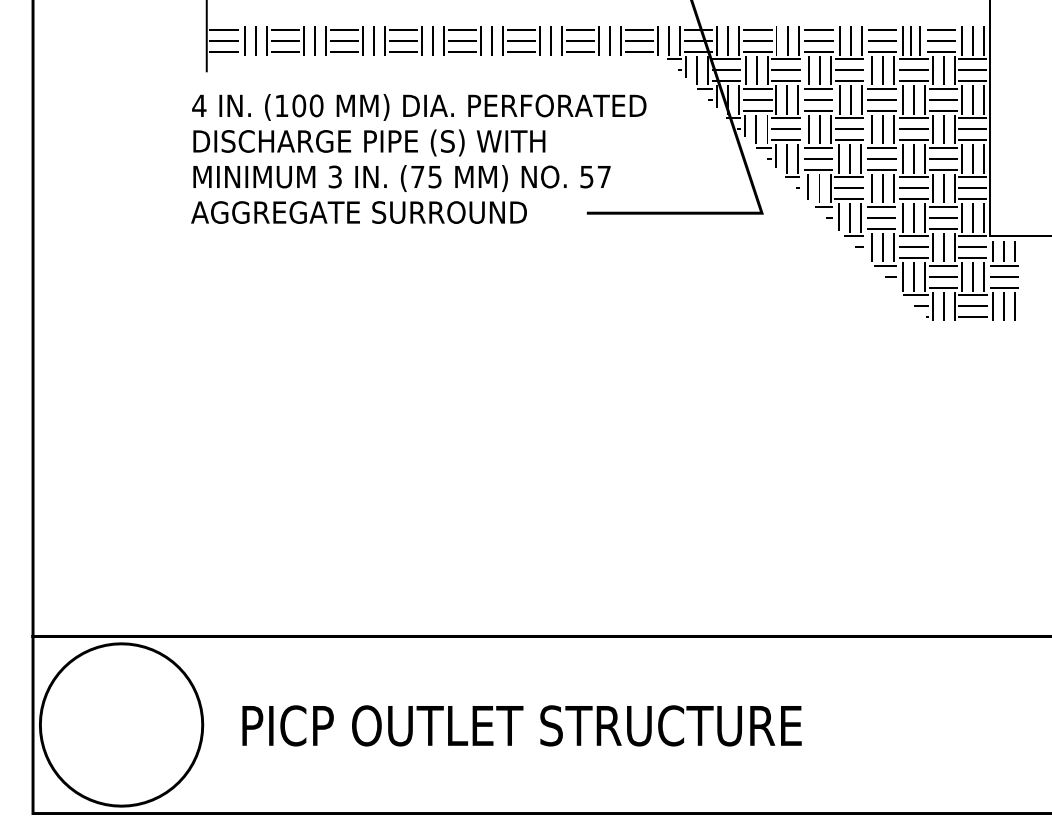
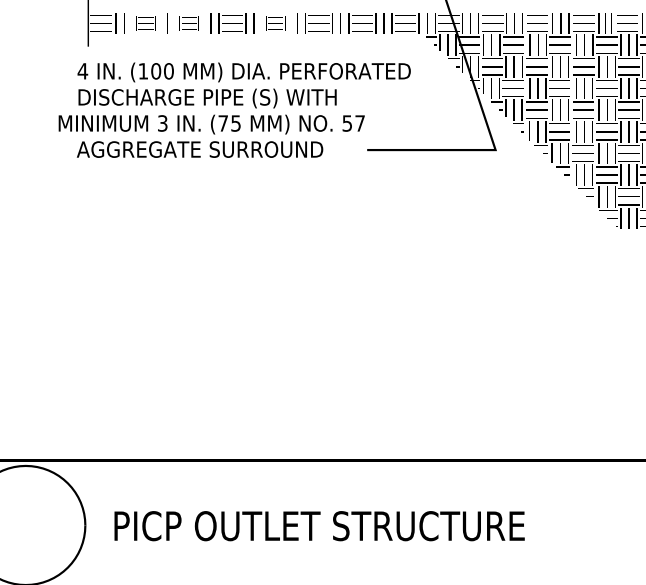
part: (285, 40) -> (146, 23), size x0.7
part: (344, 40) -> (189, 23), size x0.7
part: (462, 40) -> (275, 23), size x0.7
text: (401, 178) -> (211, 124), moved

